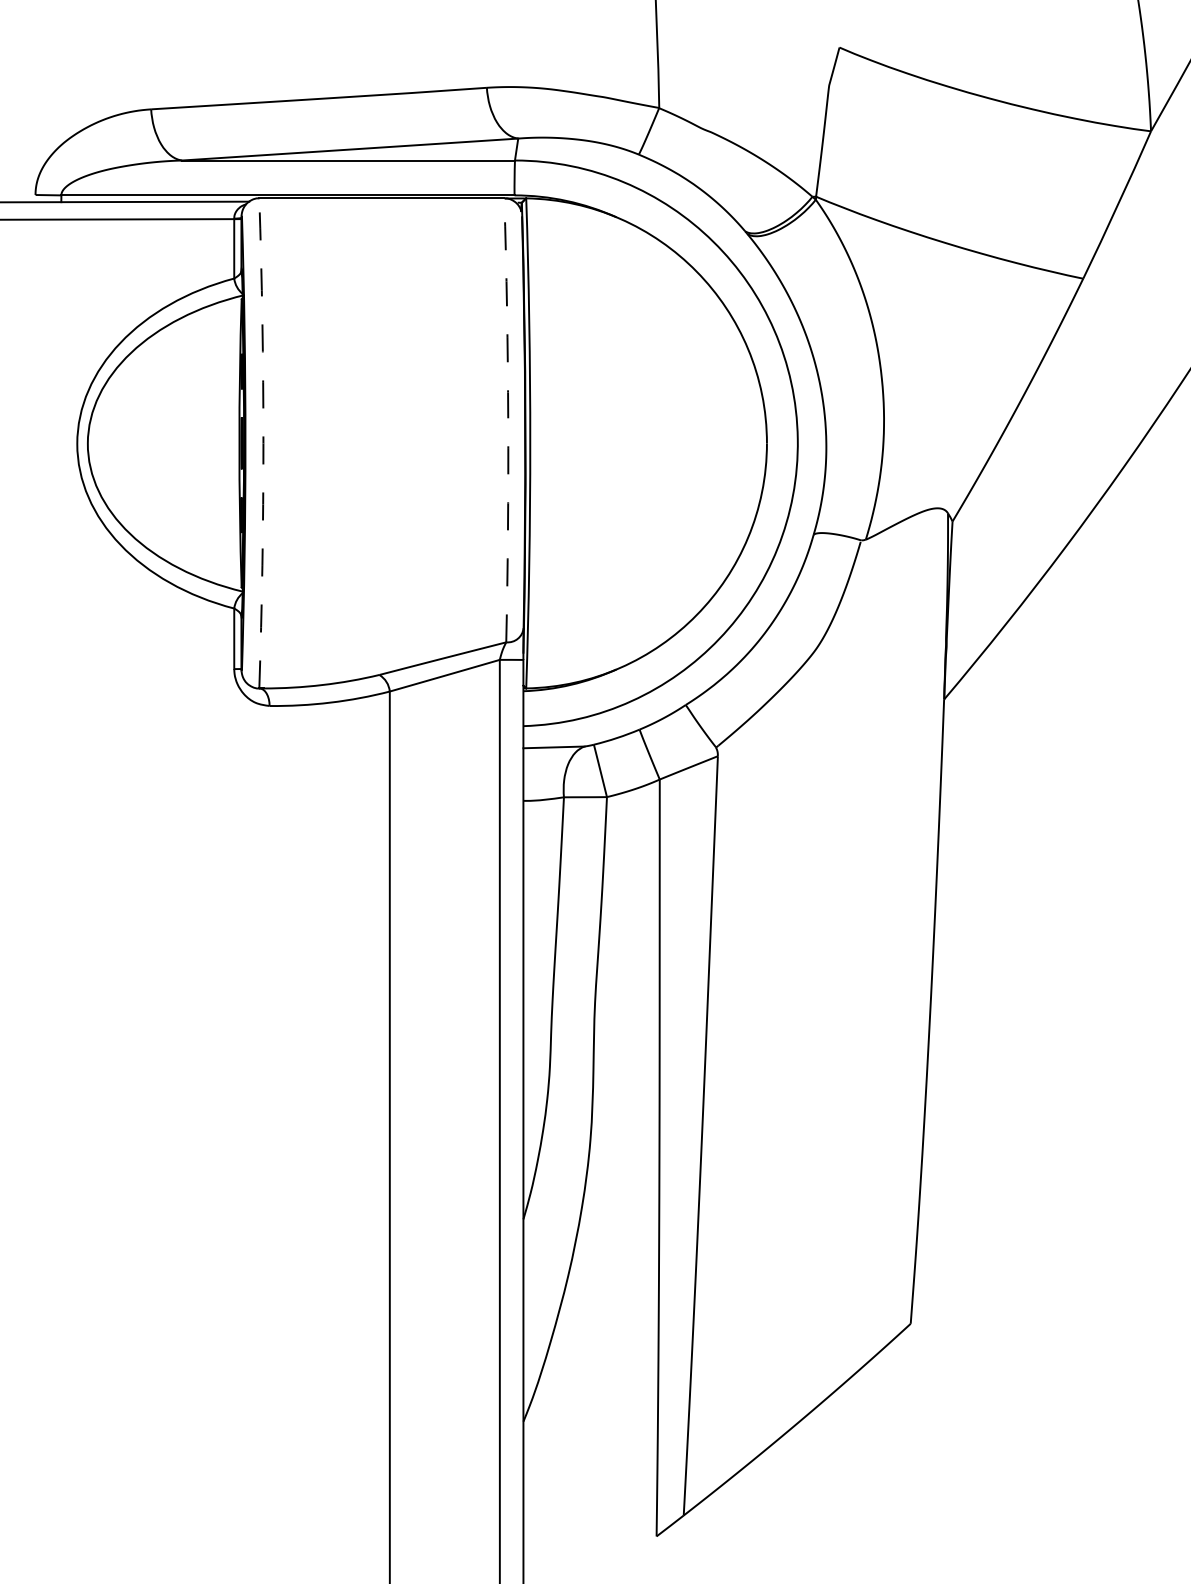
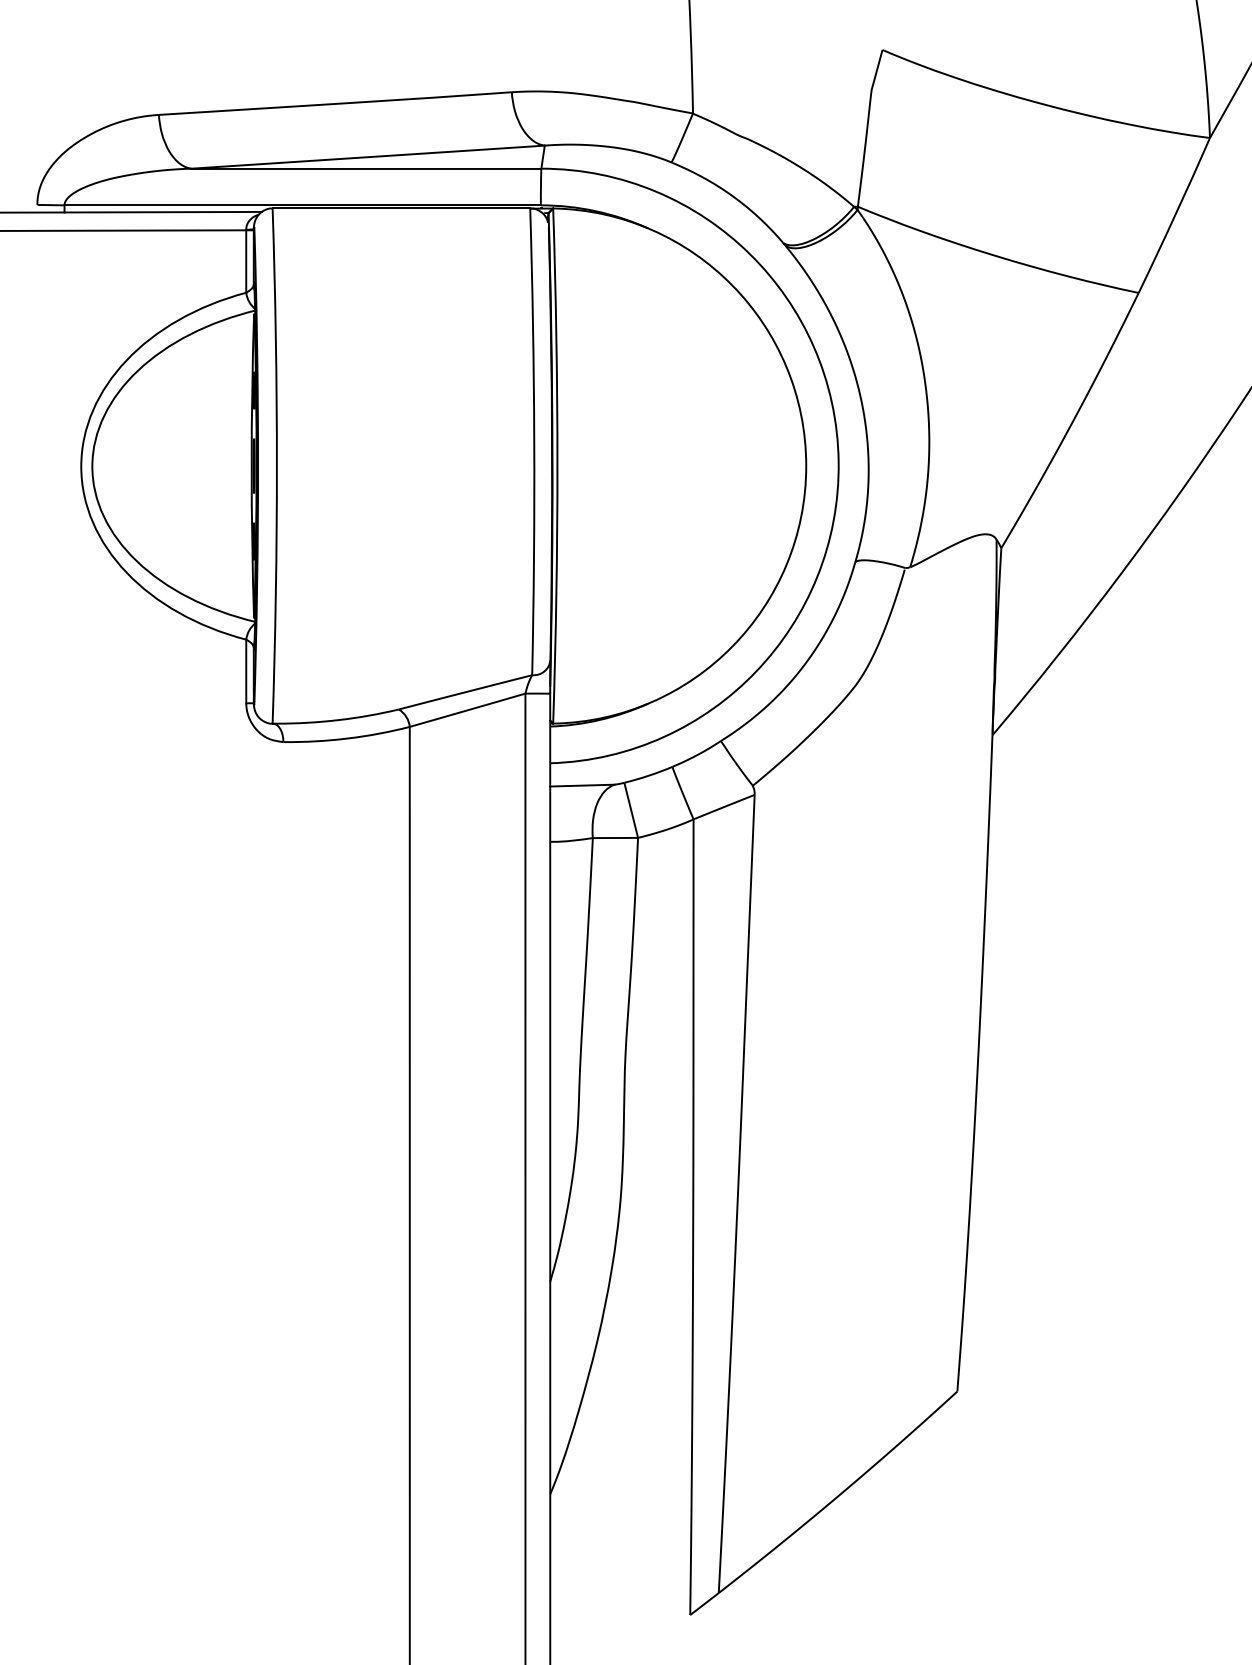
arc: (508, 420) -> (534, 441), dashed -> solid
arc: (263, 443) -> (276, 466), dashed -> solid

